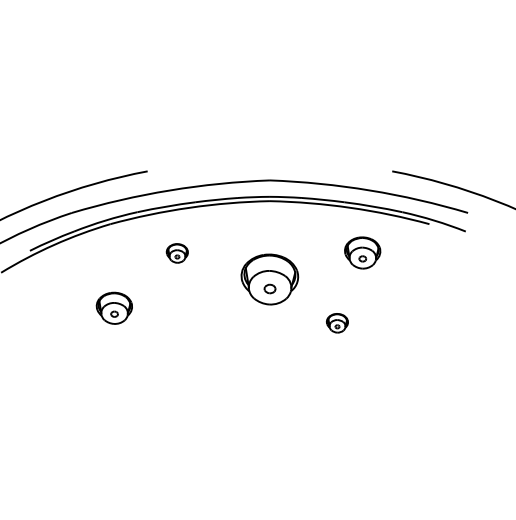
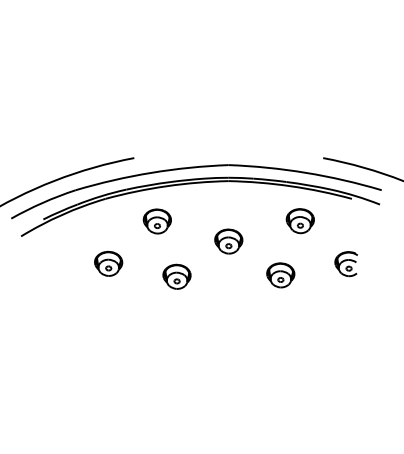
part: (176, 253) -> (156, 221), size x1.67
part: (269, 279) -> (228, 241), size x0.62
part: (421, 309) -> (345, 264), added
part: (336, 323) -> (280, 275), size x1.67
part: (202, 324) -> (176, 276), added

